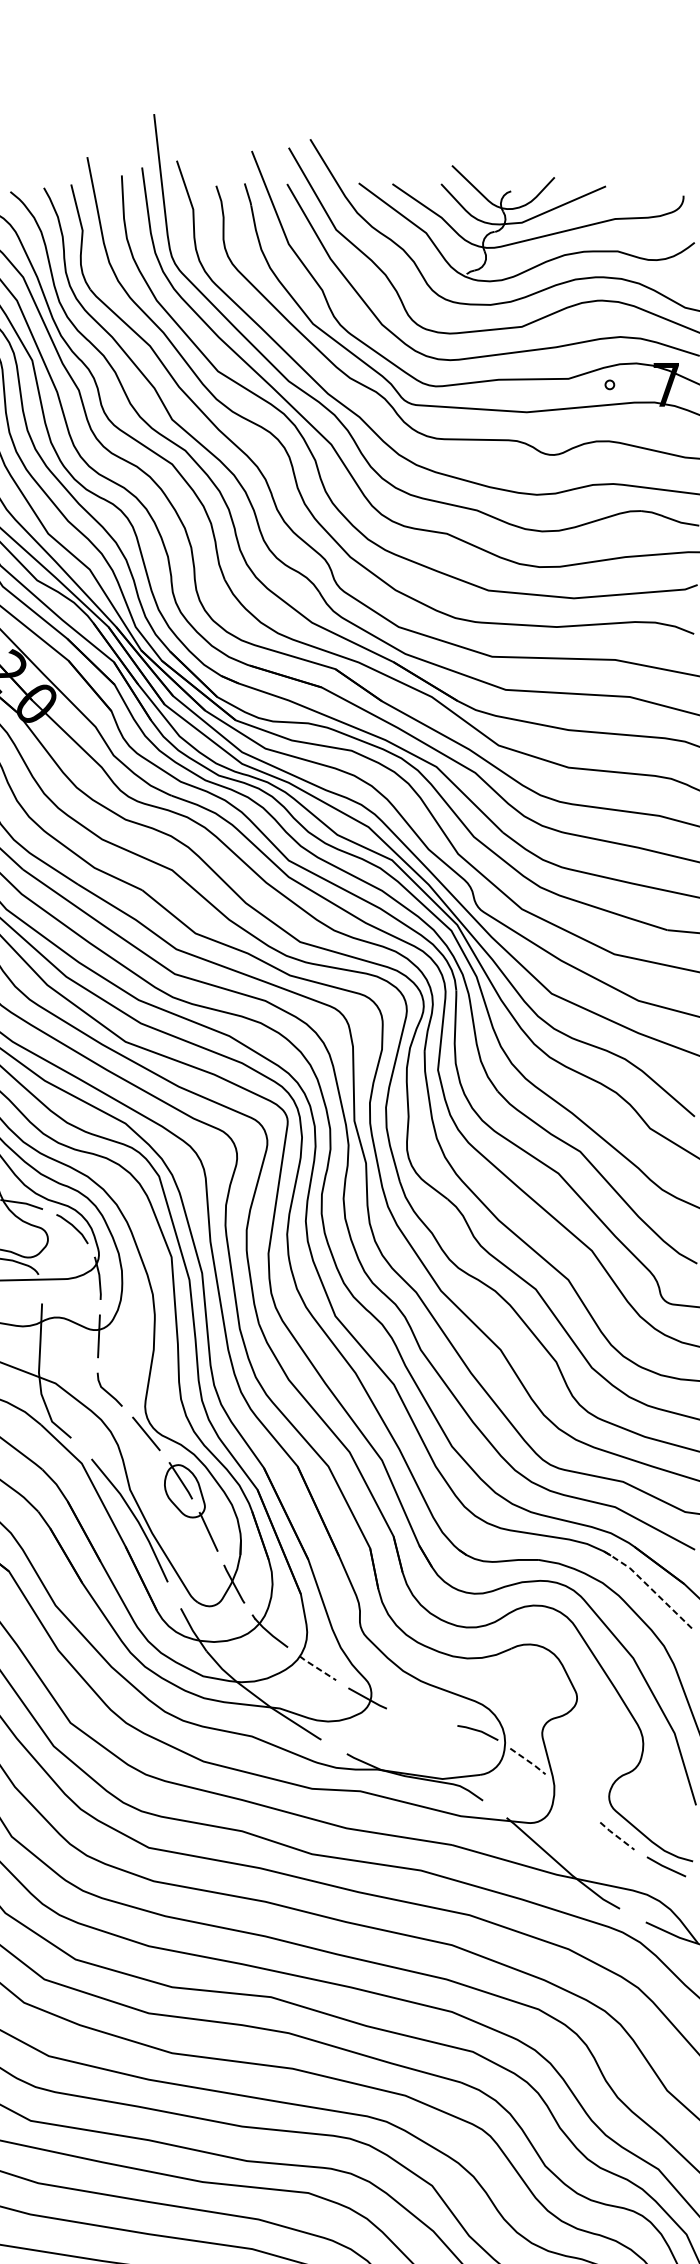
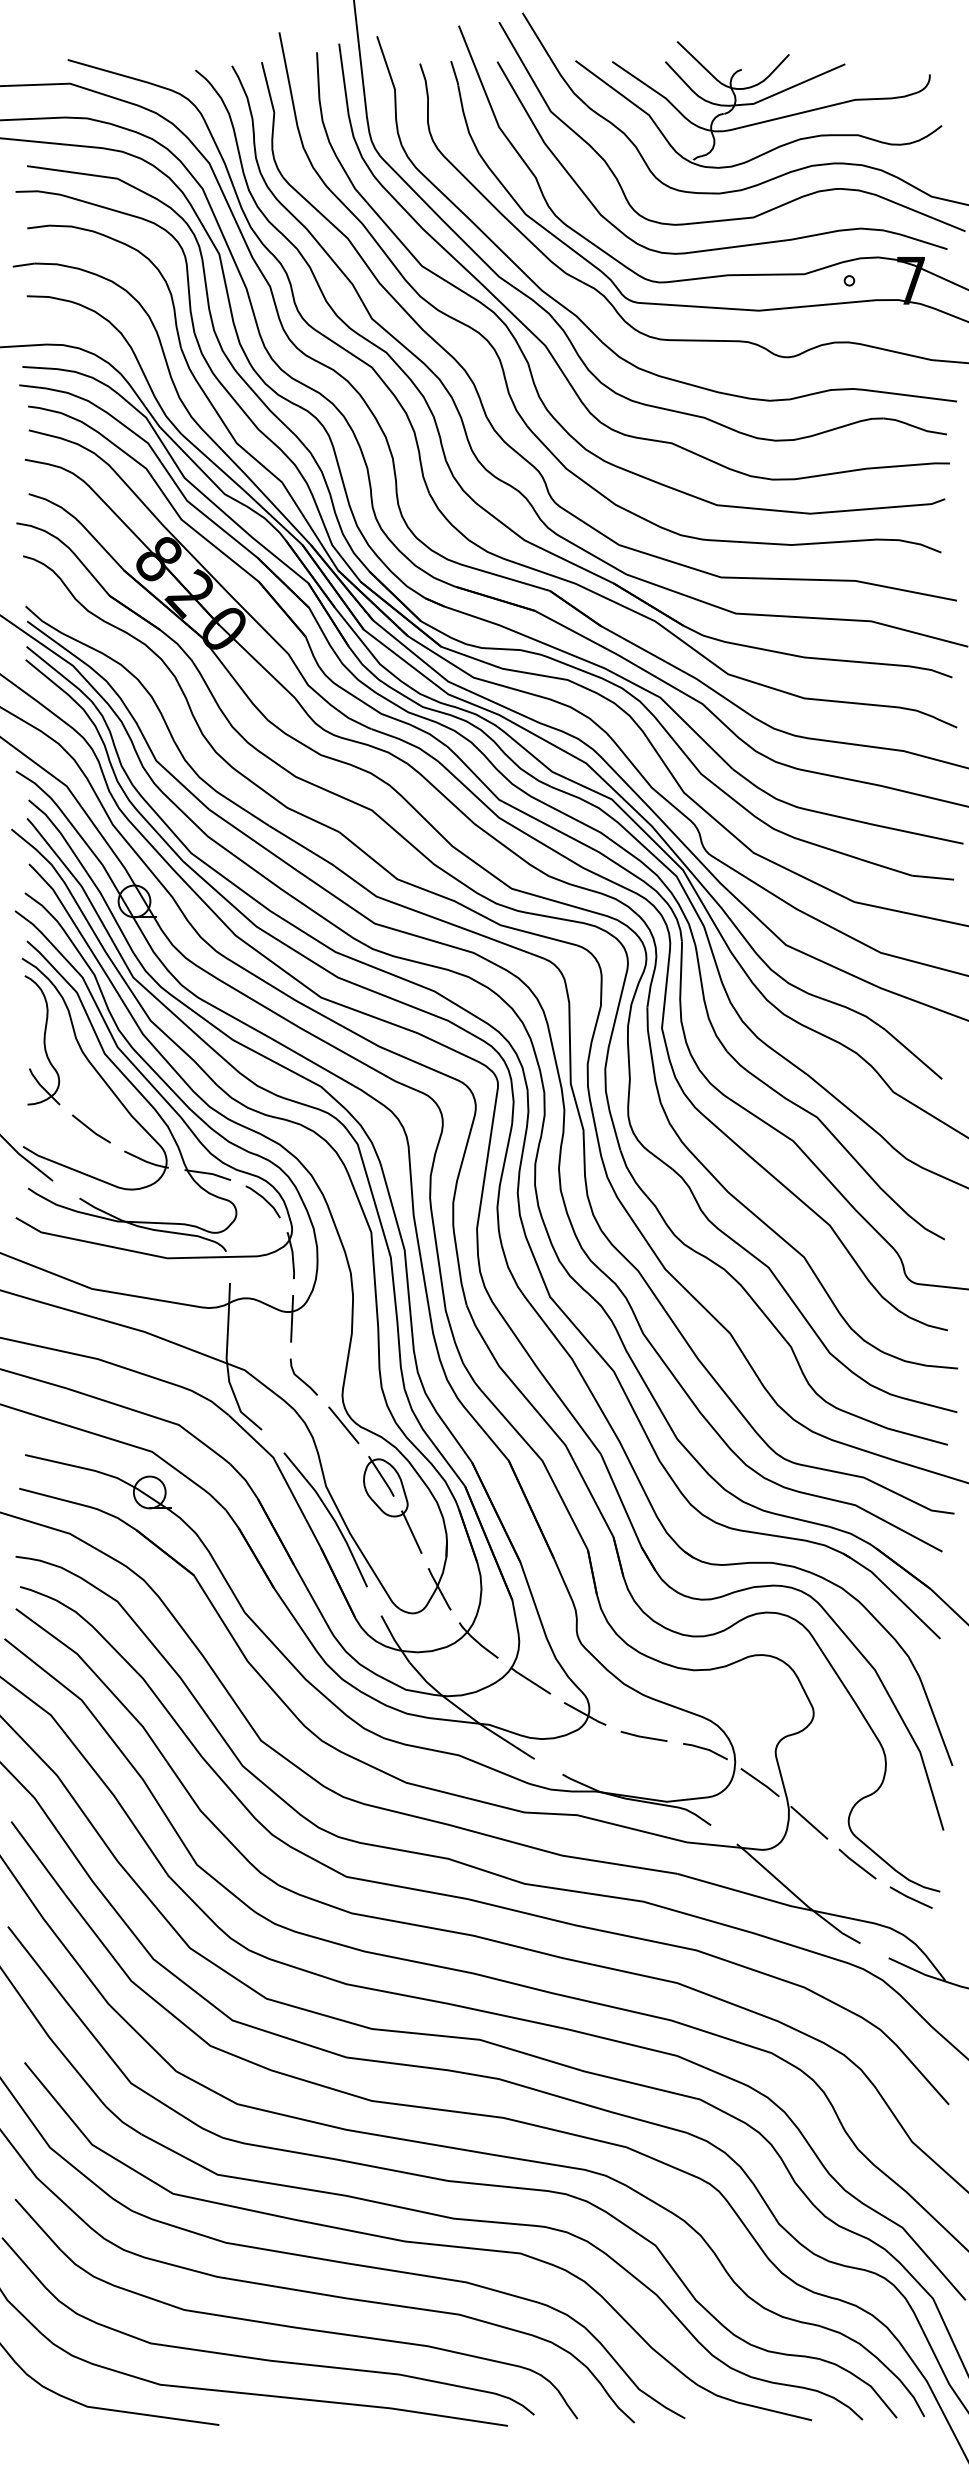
line: (650, 1588) -> (893, 1593), dashed -> solid
line: (317, 1668) -> (530, 1681), dashed -> solid
line: (421, 1719) -> (643, 1736), added
line: (528, 1761) -> (760, 1782), dashed -> solid
line: (573, 1797) -> (809, 1822), added
line: (616, 1836) -> (856, 1864), dashed -> solid

